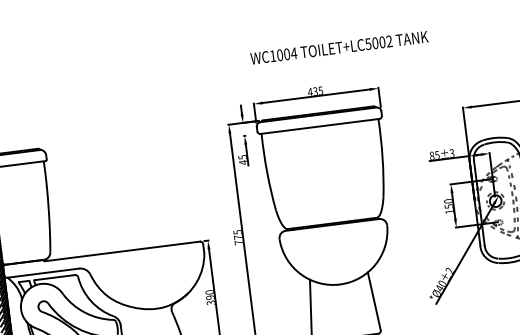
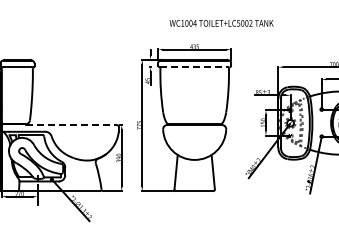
text: (339, 48) -> (221, 23), moved
line: (319, 126) -> (194, 67), solid -> dashed
line: (124, 252) -> (72, 125), solid -> dashed

